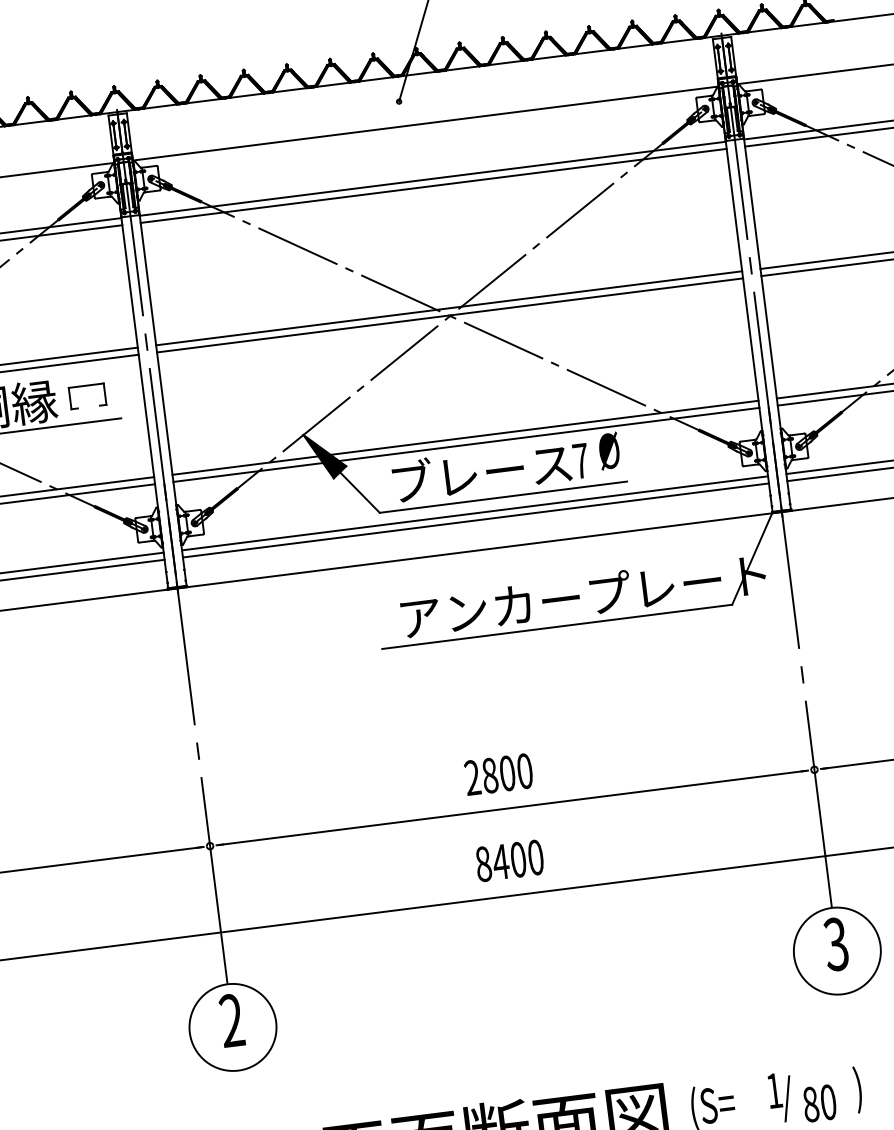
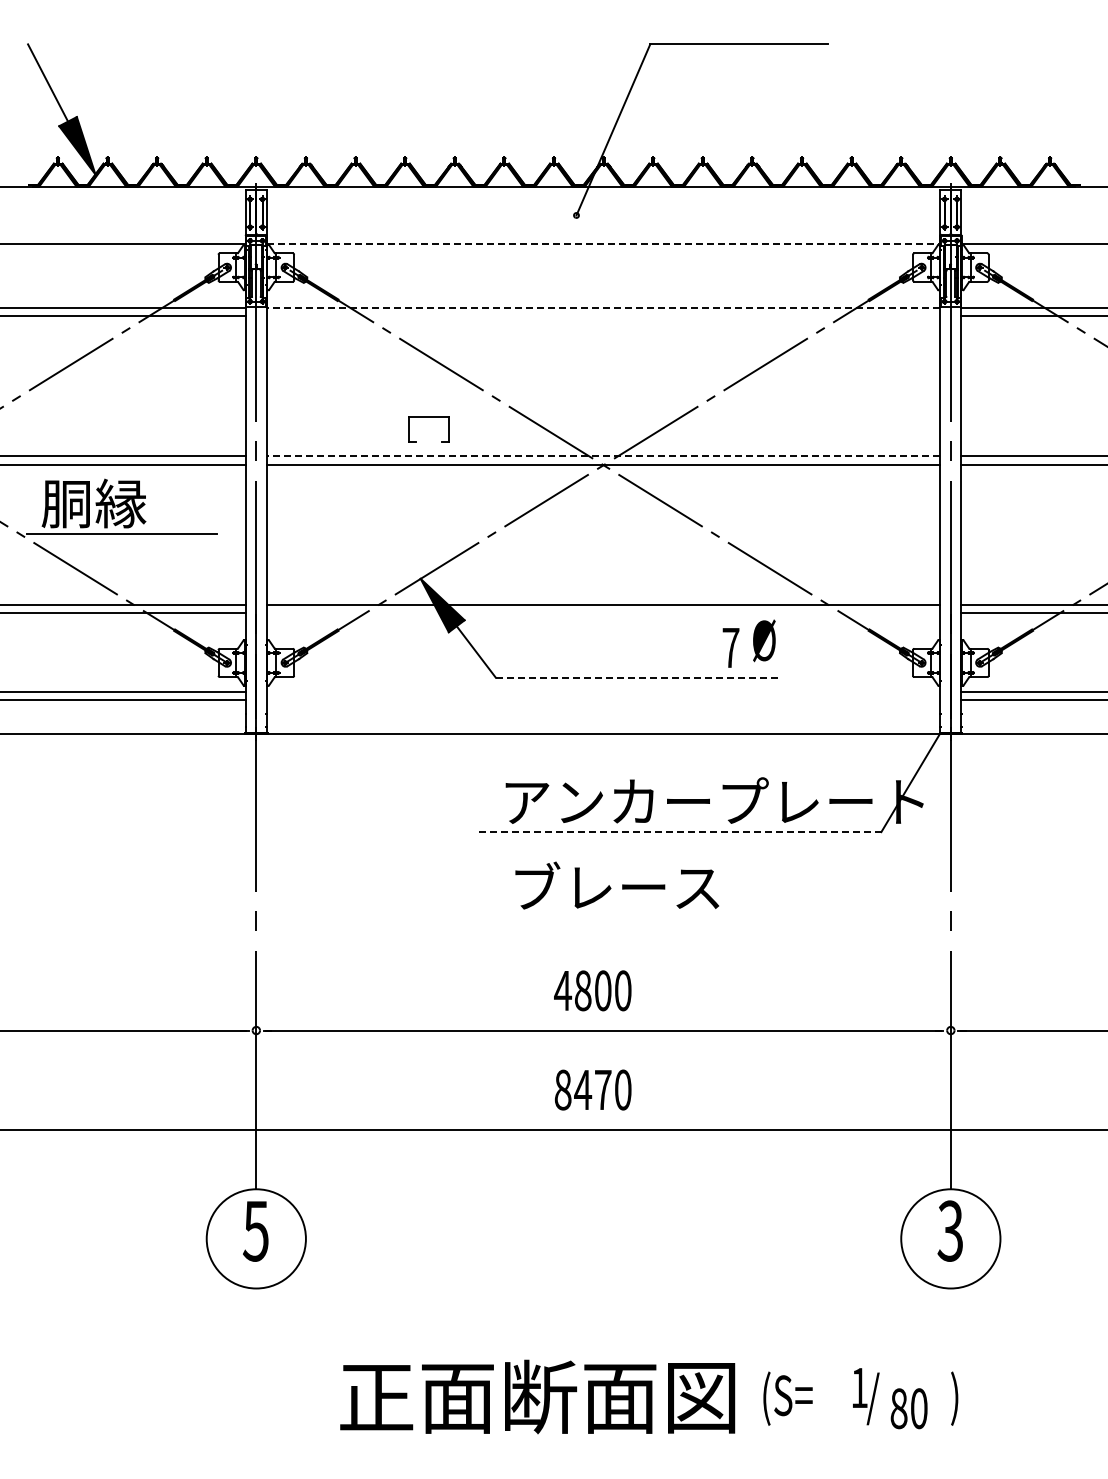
line: (425, 123) -> (603, 244), solid -> dashed
line: (432, 178) -> (603, 307), solid -> dashed
line: (433, 185) -> (603, 315), removed
line: (449, 308) -> (603, 456), solid -> dashed
part: (85, 386) -> (428, 417), moved
line: (466, 445) -> (603, 613), removed
text: (482, 471) -> (617, 885), moved
line: (503, 496) -> (638, 677), solid -> dashed
line: (474, 512) -> (603, 691), removed
line: (475, 520) -> (603, 700), removed
line: (557, 627) -> (680, 832), solid -> dashed
text: (472, 777) -> (563, 990), 2800 -> 4800
text: (518, 859) -> (603, 1089), 8400 -> 8470
text: (231, 1020) -> (255, 1230), 2 -> 5

